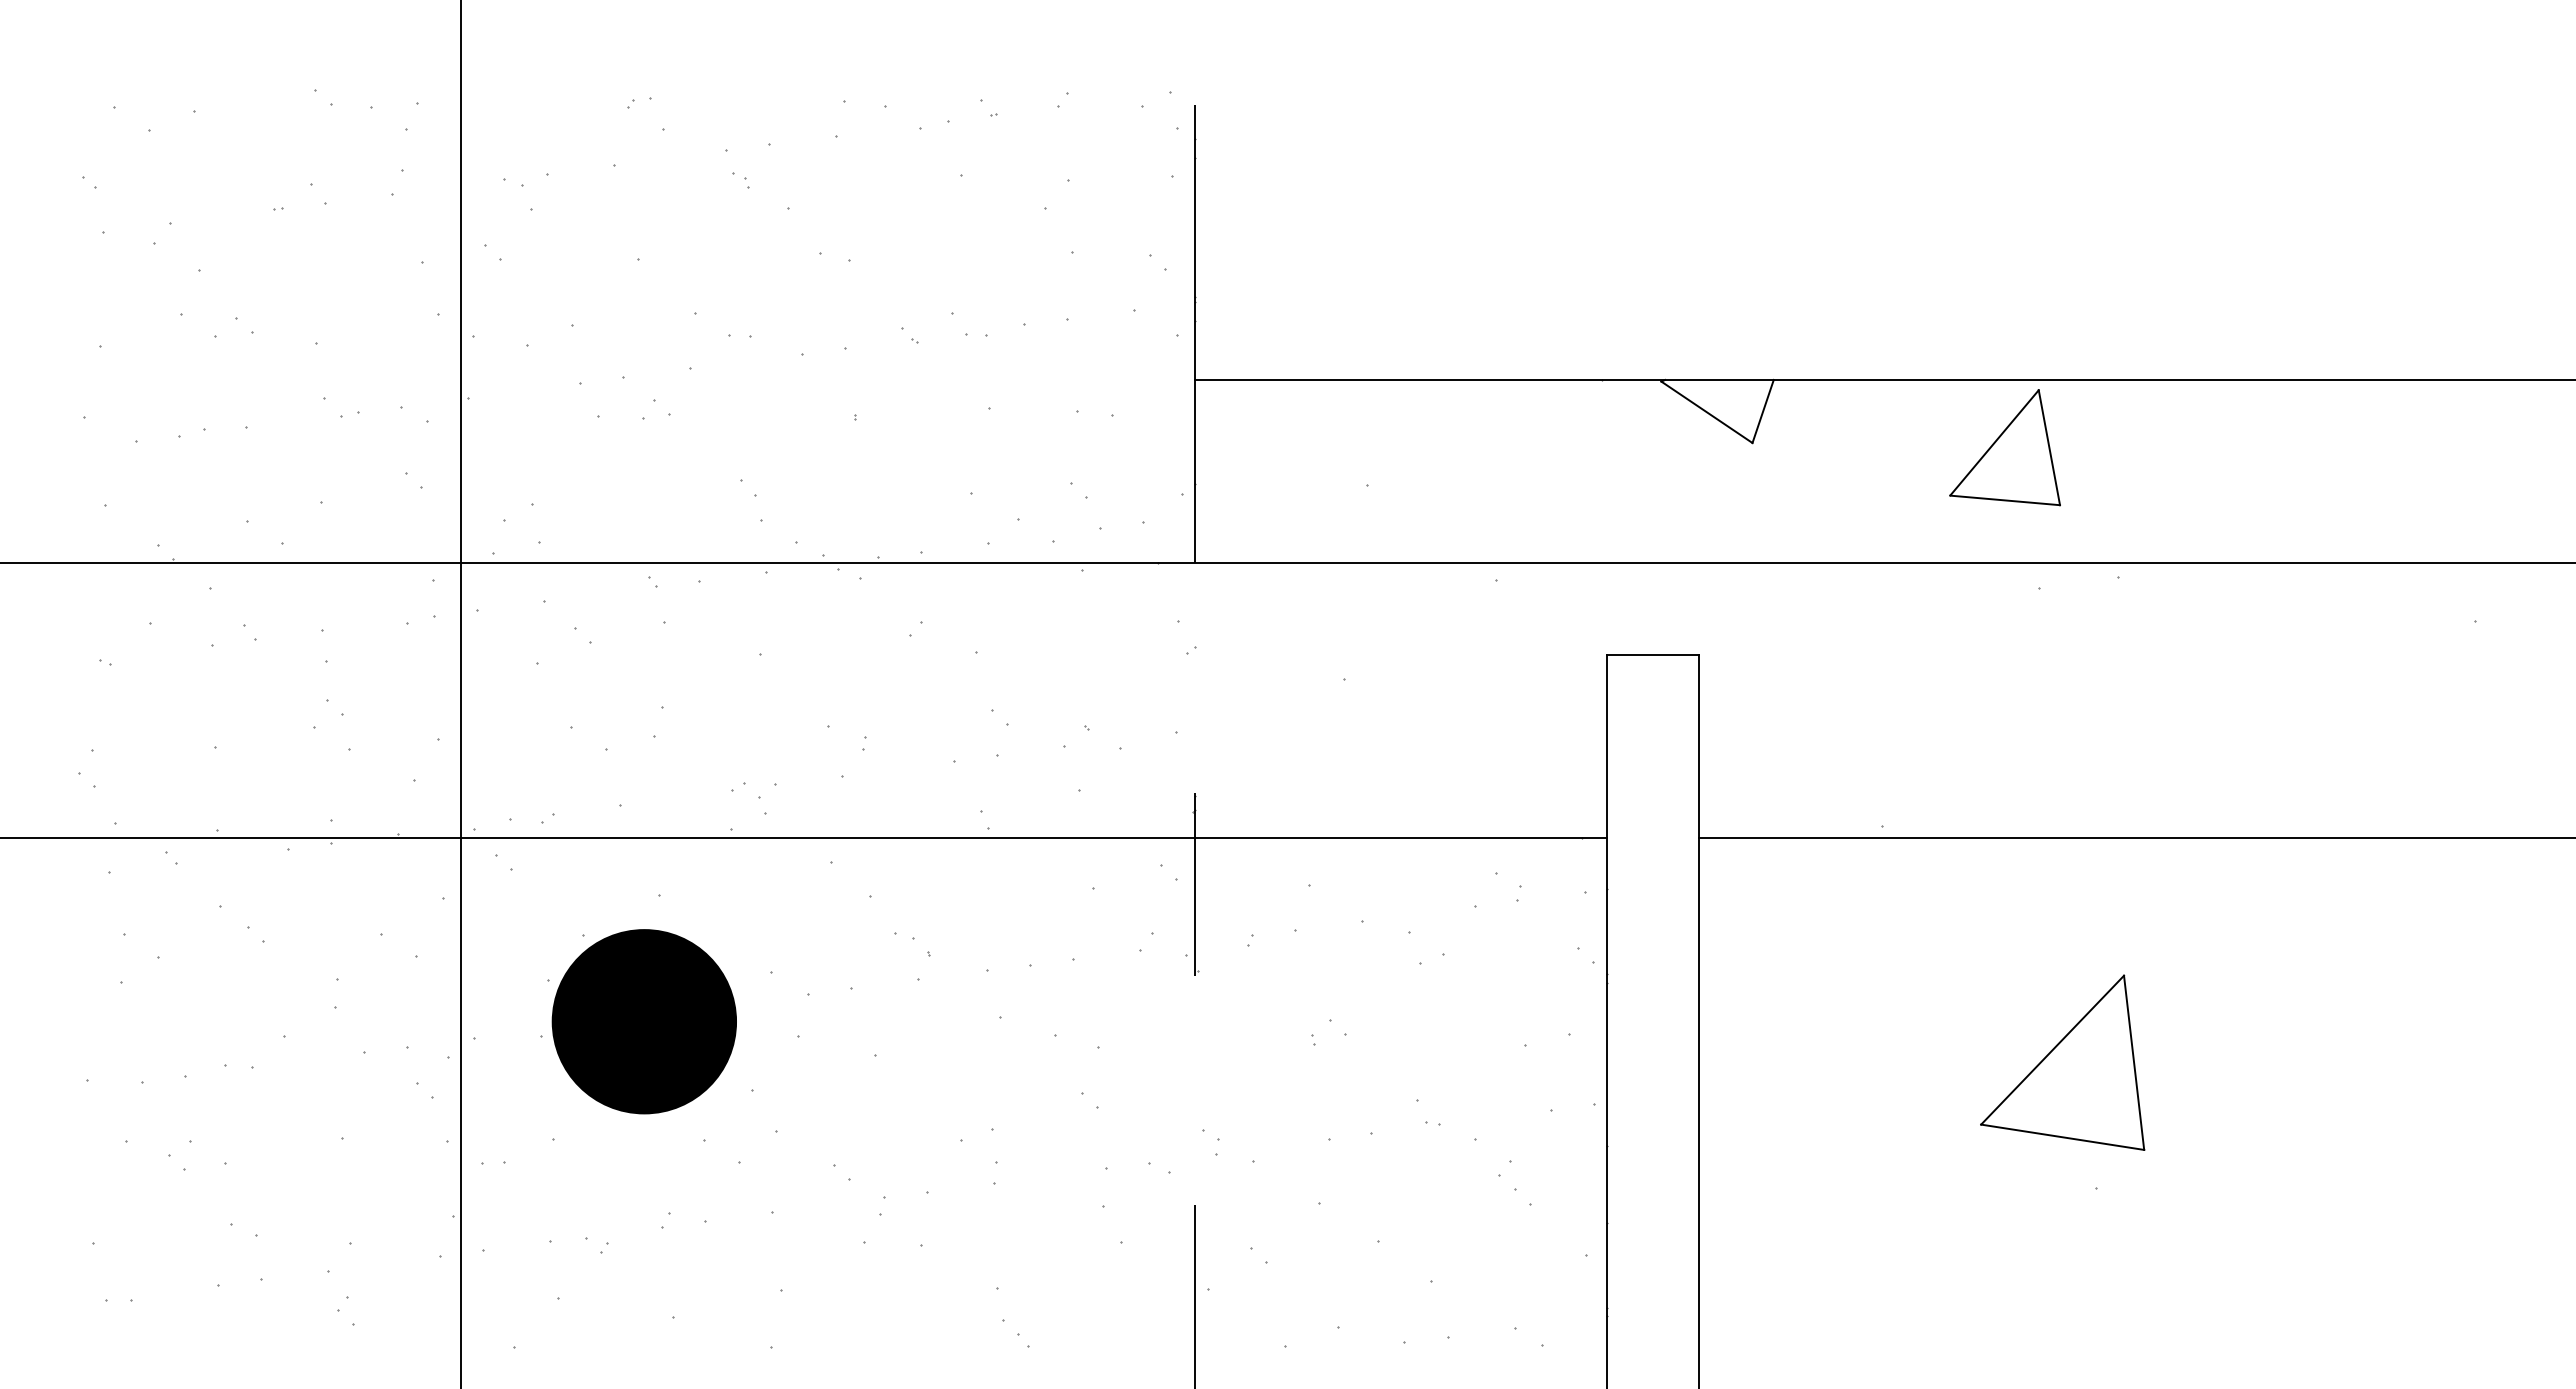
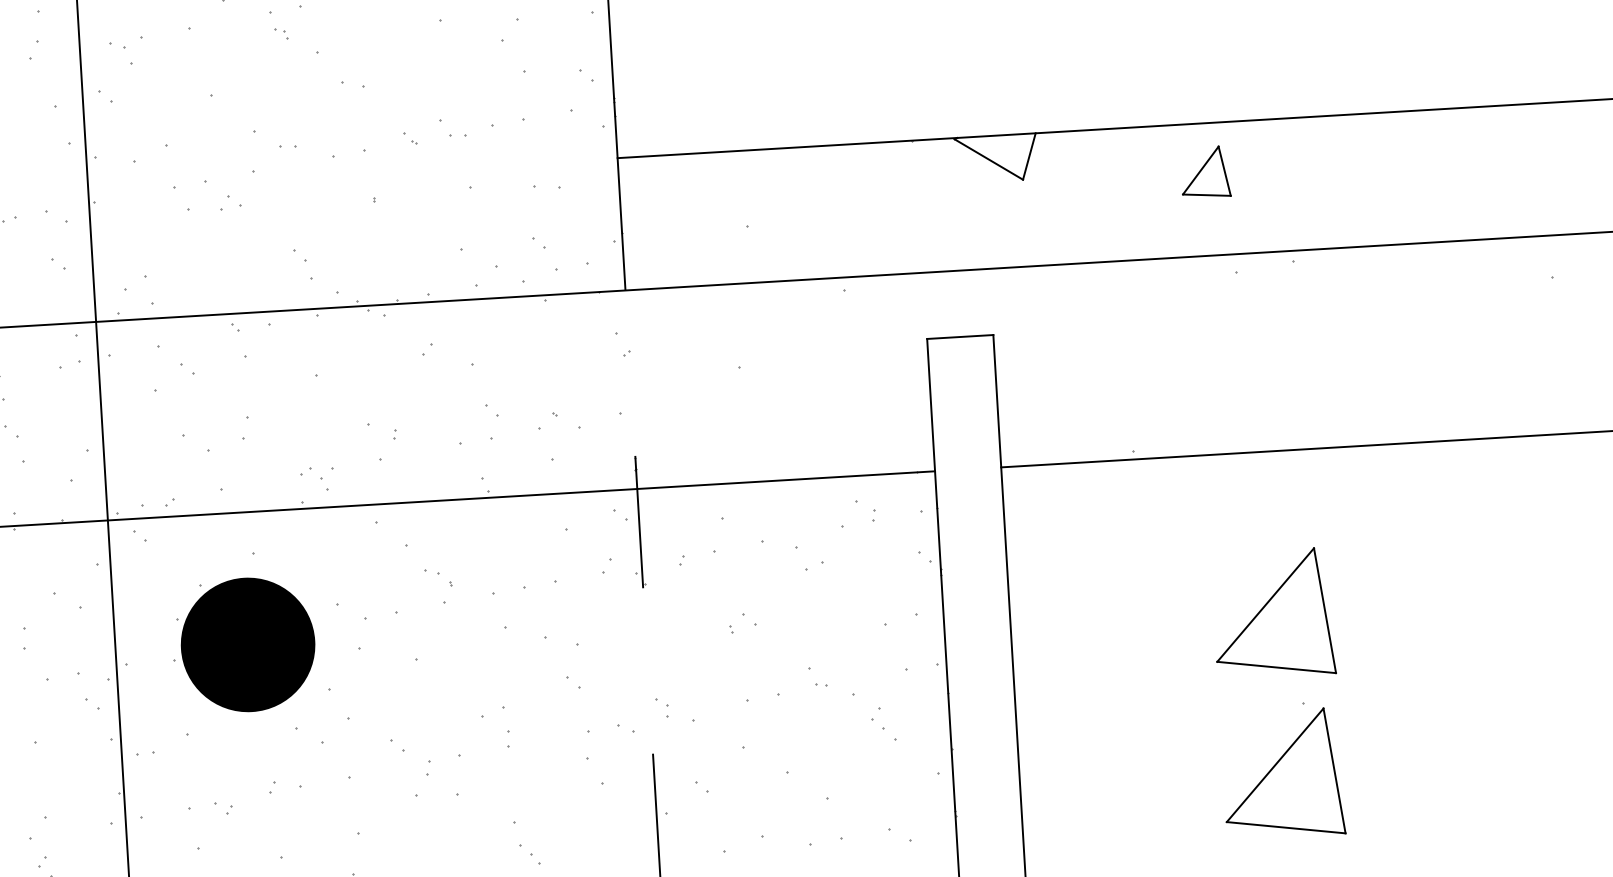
part: (2004, 447) -> (1205, 172), size x0.6
part: (2062, 1284) -> (1282, 773), added

